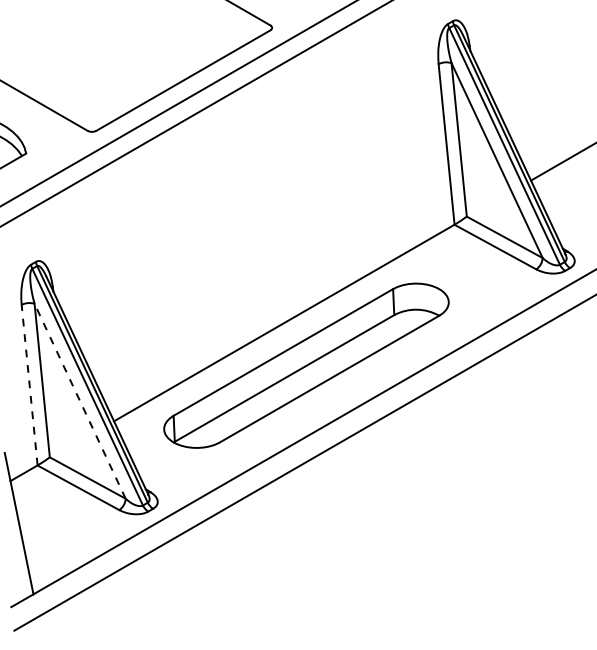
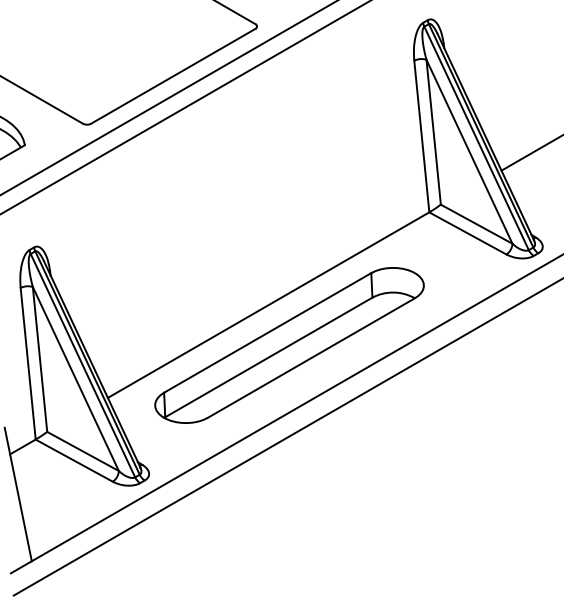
line: (29, 384) -> (28, 363), dashed -> solid
line: (79, 401) -> (75, 379), dashed -> solid

